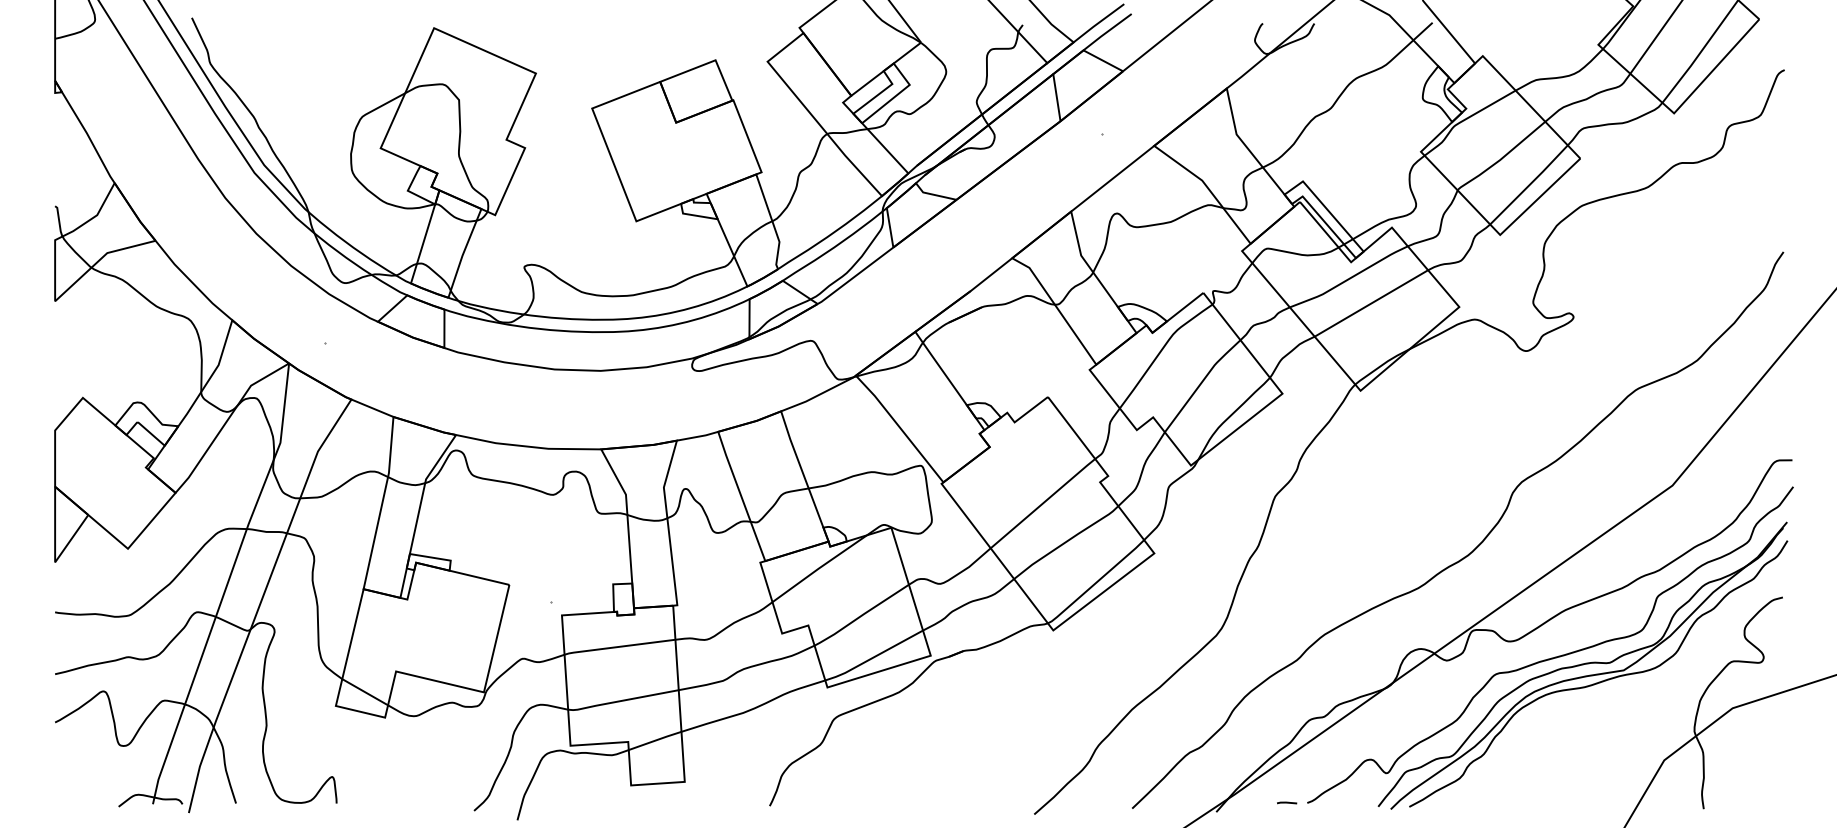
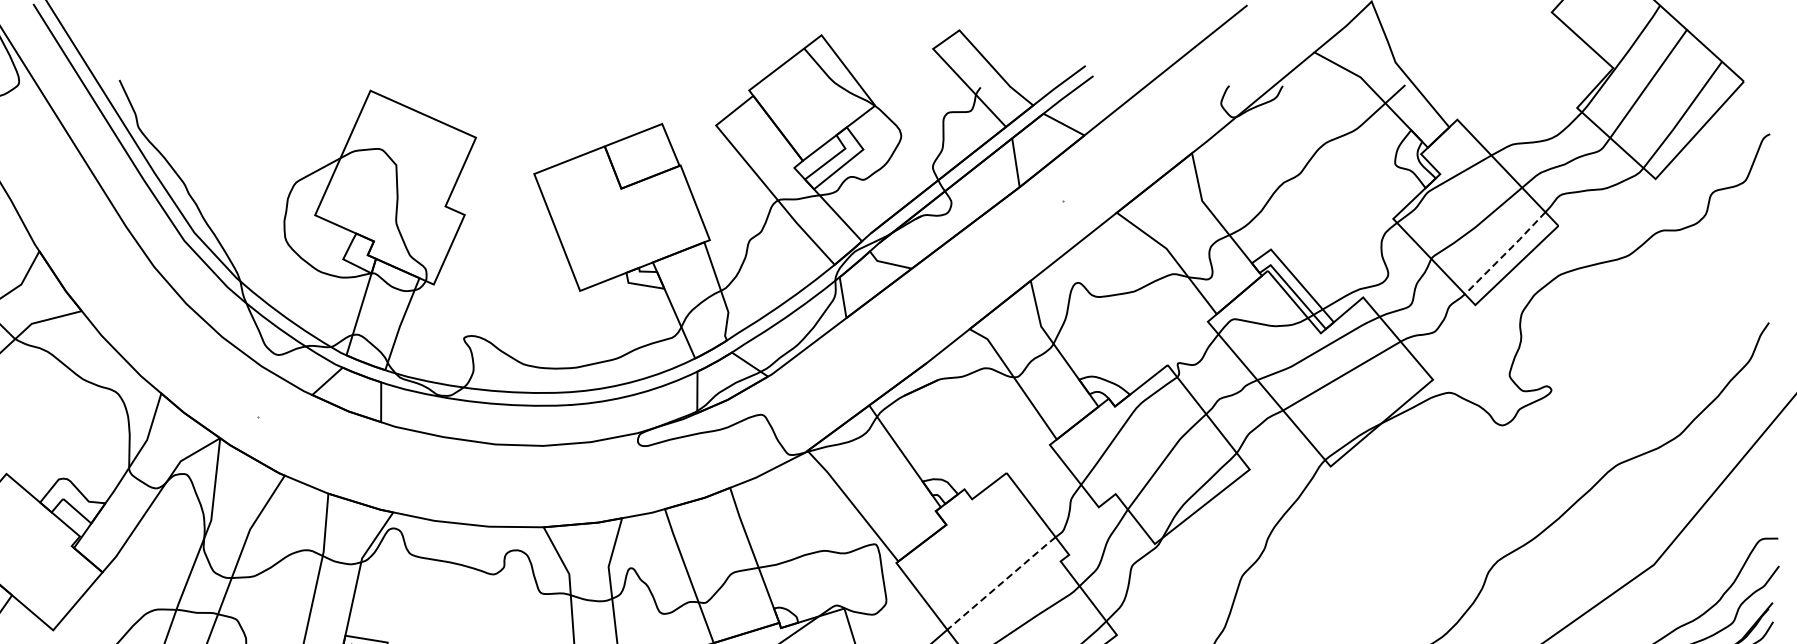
line: (1529, 185) -> (1505, 253), solid -> dashed
line: (1043, 502) -> (1002, 582), solid -> dashed

